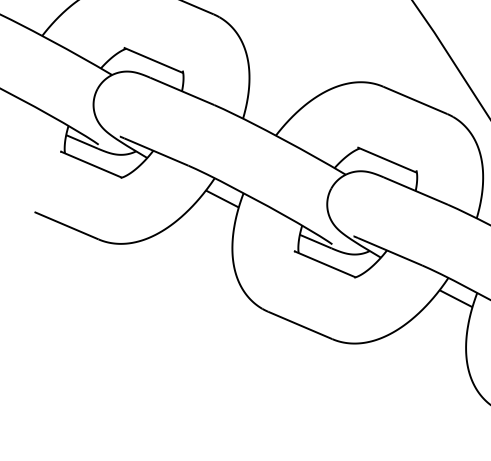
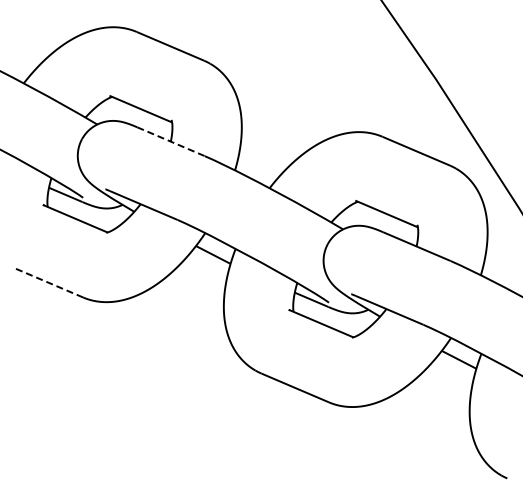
line: (182, 91) -> (171, 141), solid -> dashed
line: (66, 226) -> (49, 283), solid -> dashed

